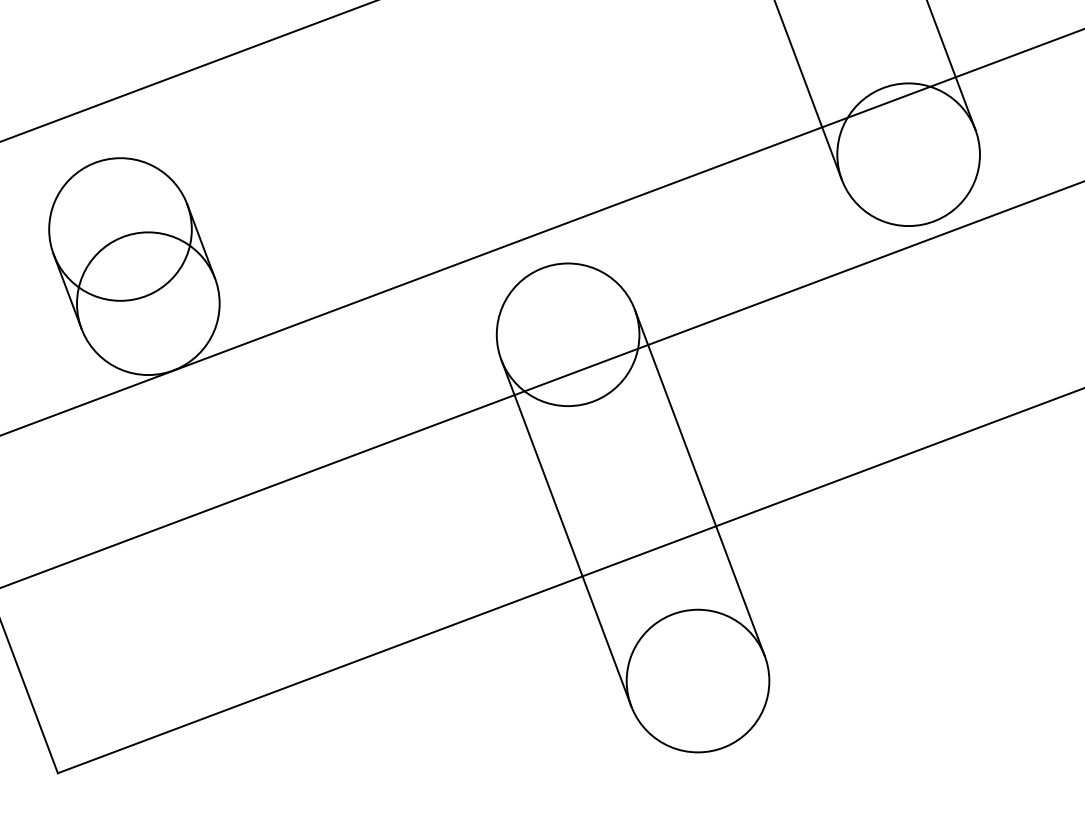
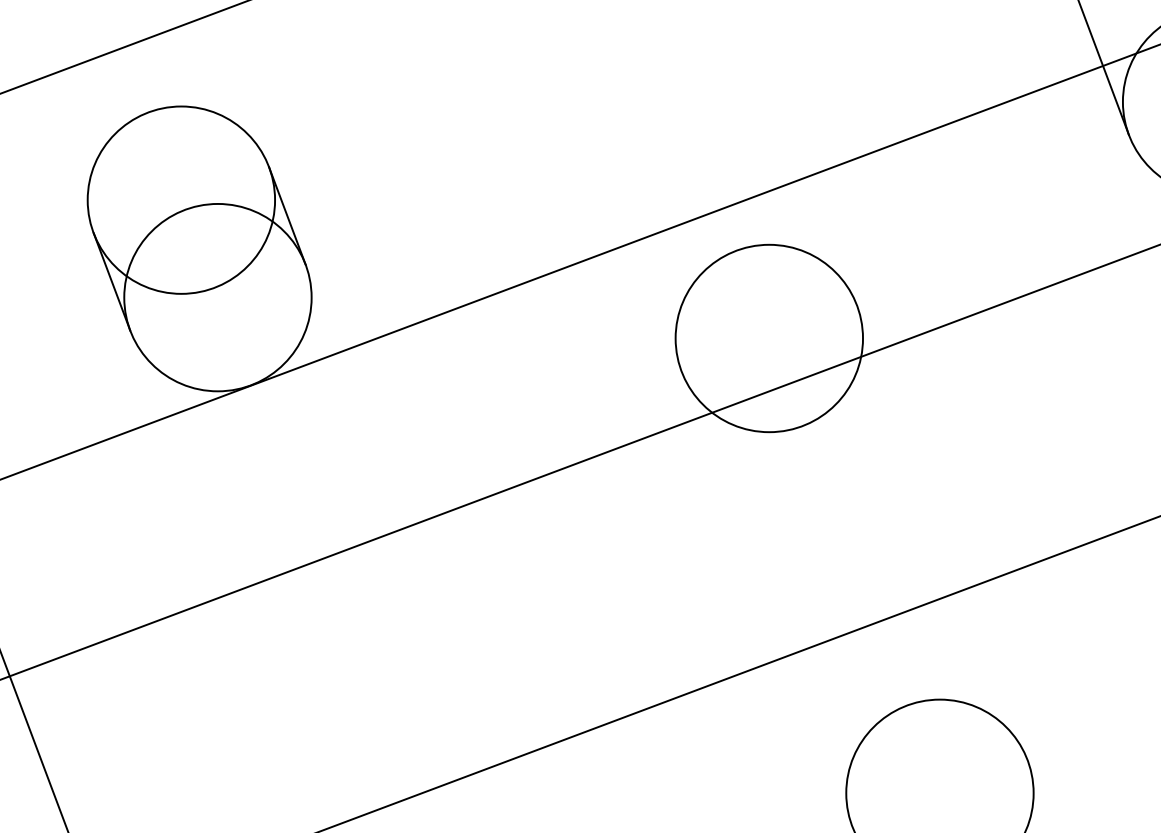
line: (699, 482) -> (941, 532), removed
line: (566, 532) -> (767, 598), removed

